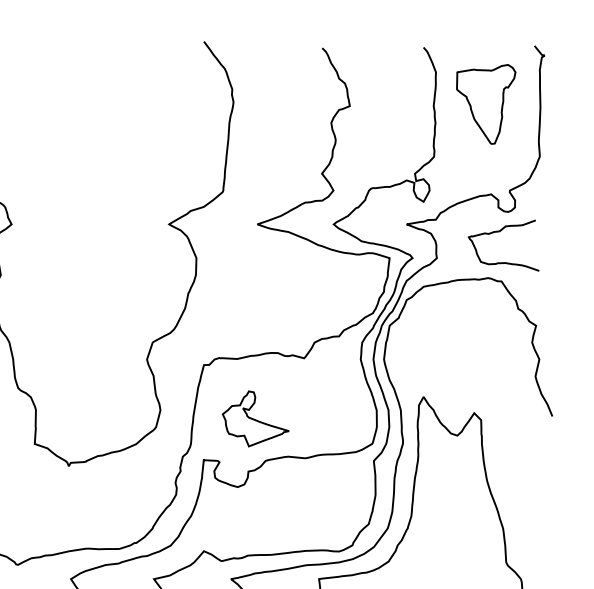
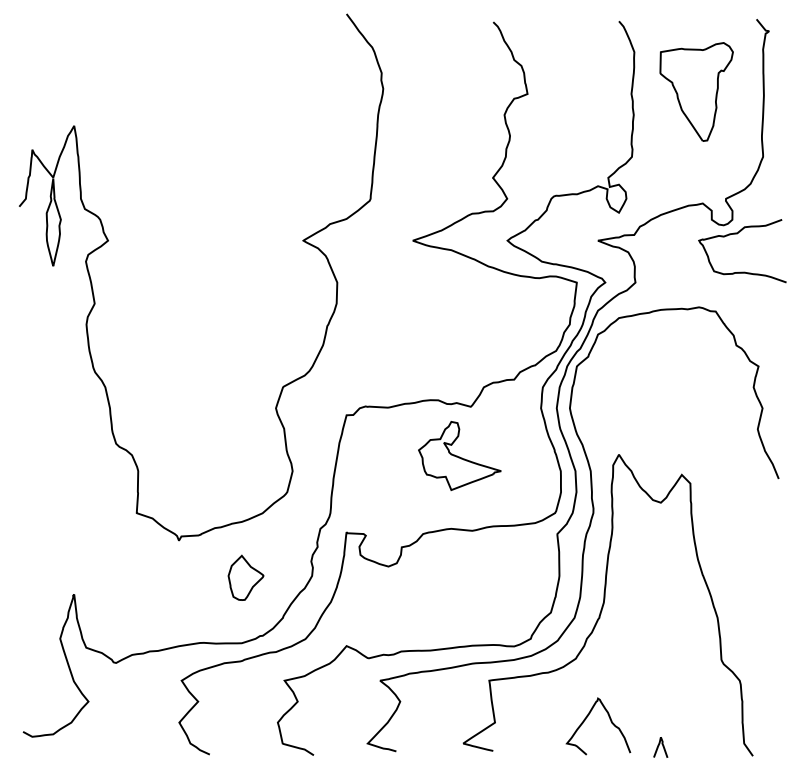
curve: (499, 232) -> (737, 234), moved
part: (255, 418) -> (459, 455), moved
part: (122, 495) -> (245, 577), added

